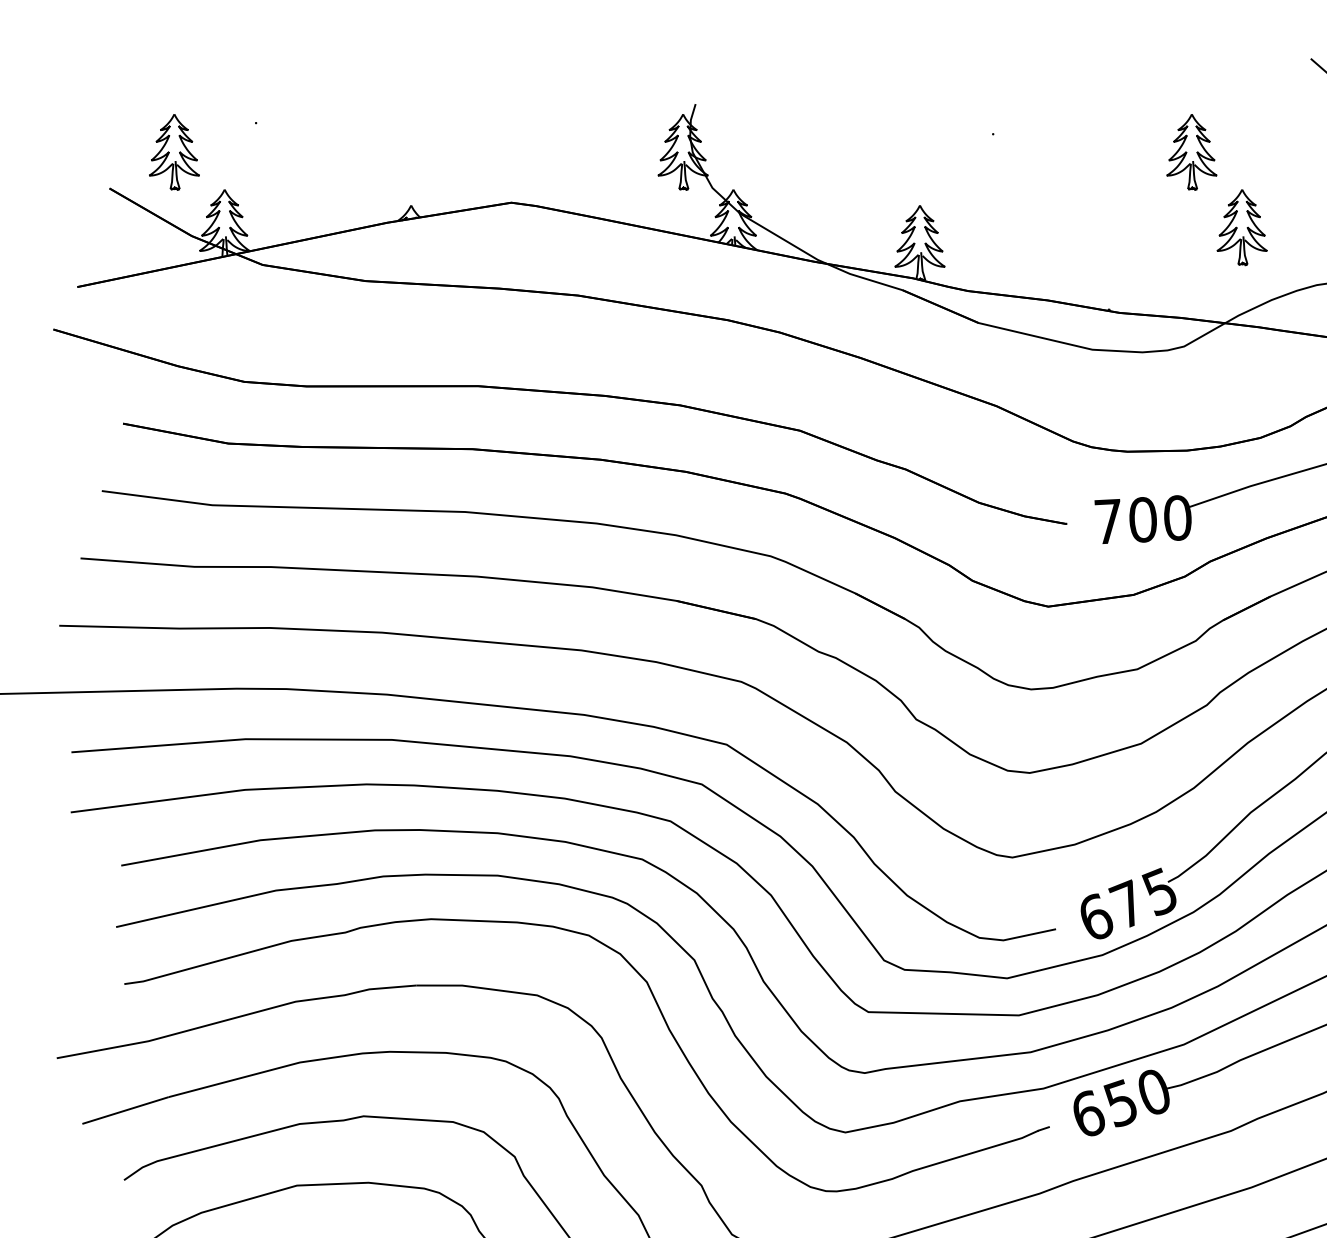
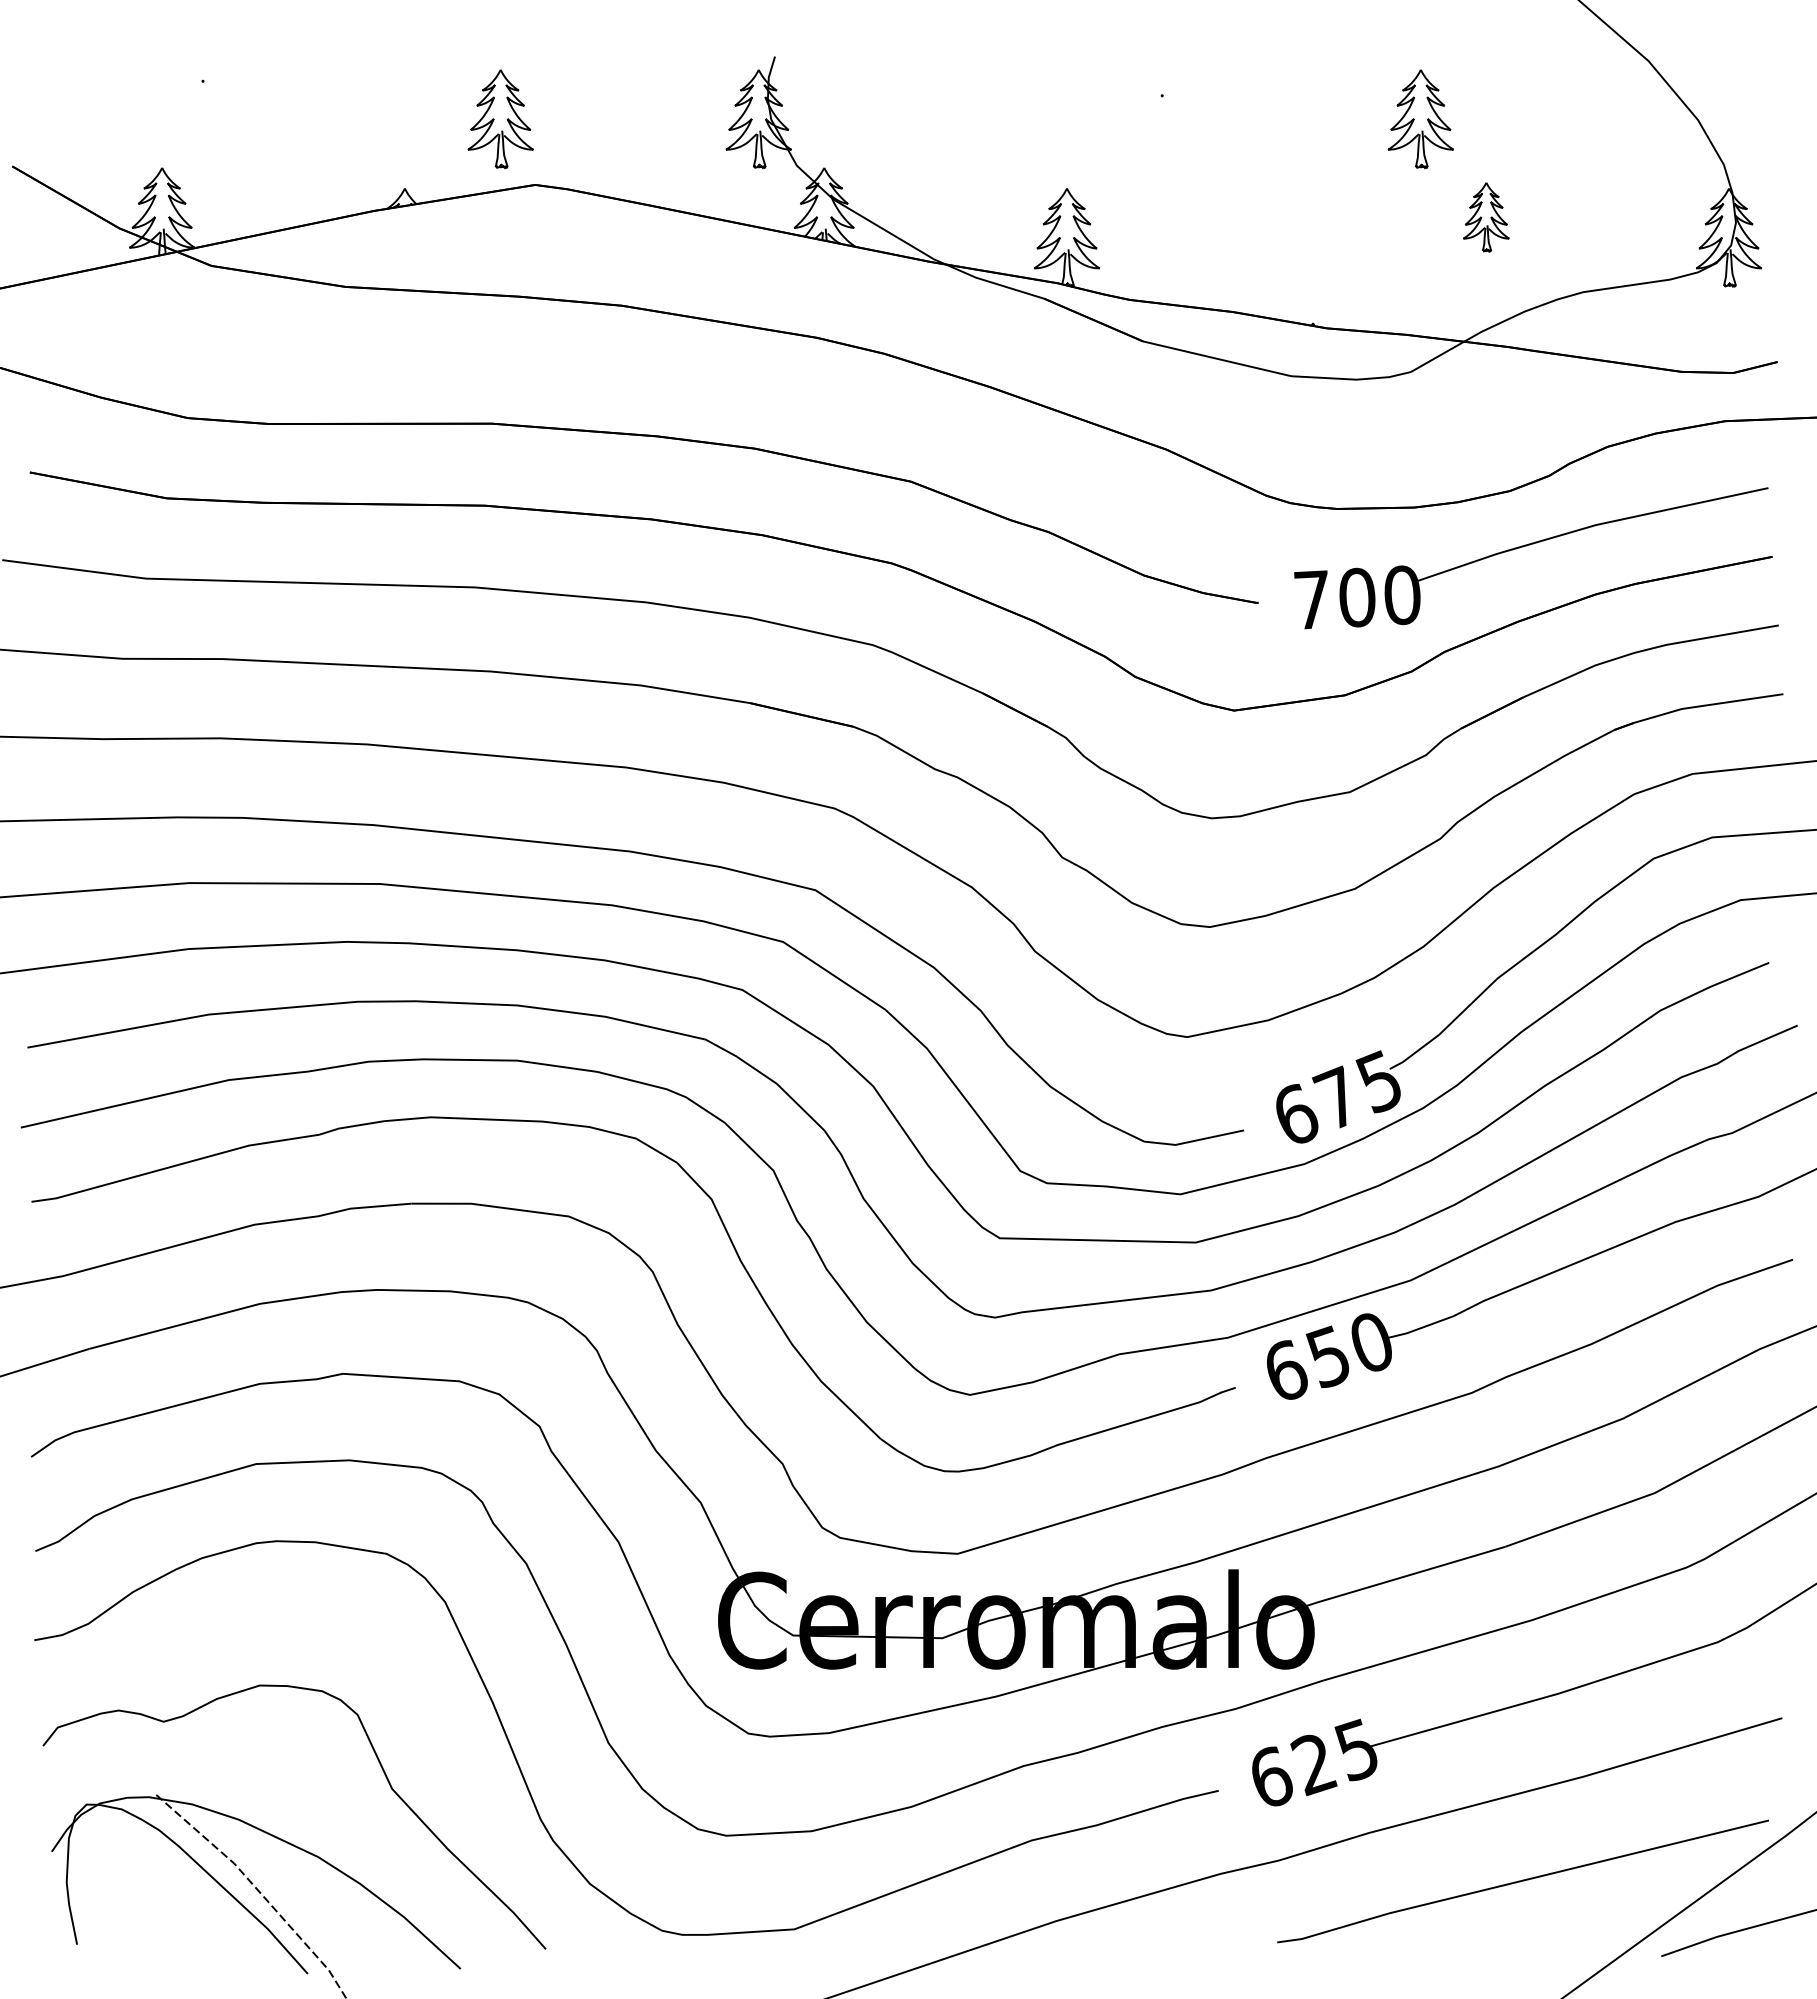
part: (174, 151) -> (500, 118), moved
part: (1242, 227) -> (1486, 217), size x0.7

